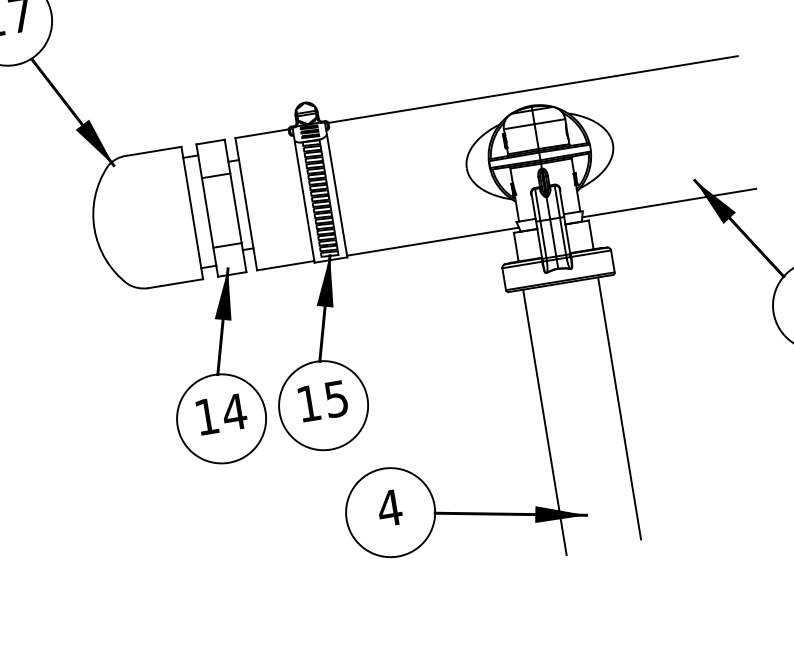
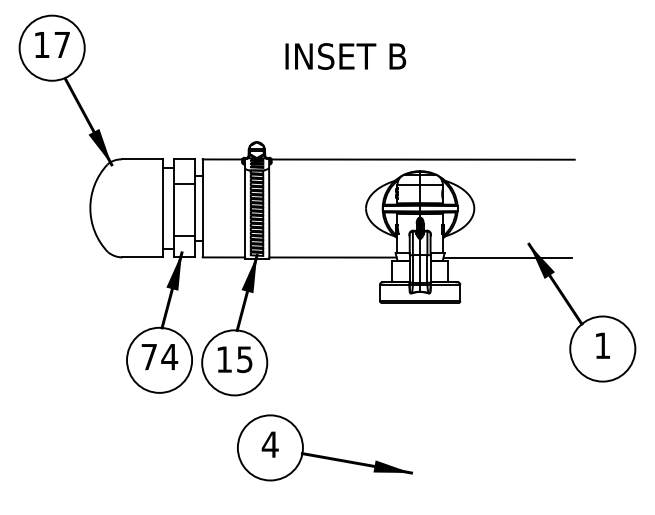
line: (619, 408) -> (447, 399), removed
text: (206, 417) -> (148, 357), 14 -> 74
line: (544, 421) -> (392, 400), removed

